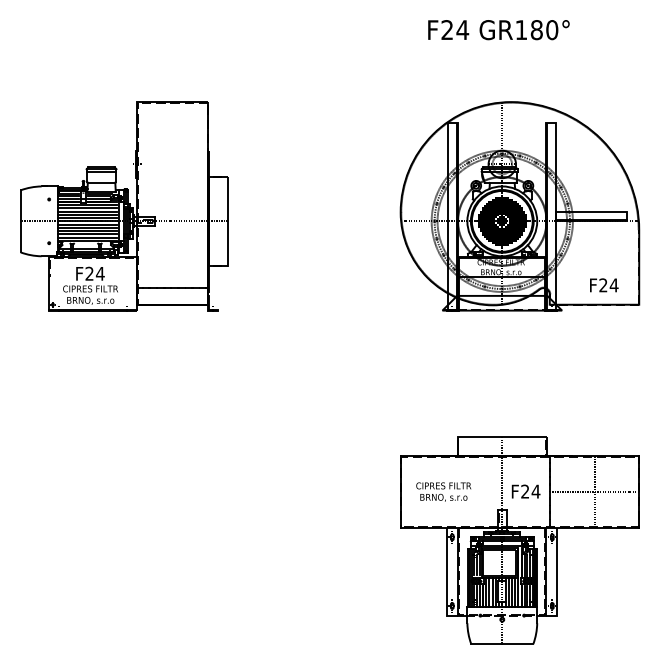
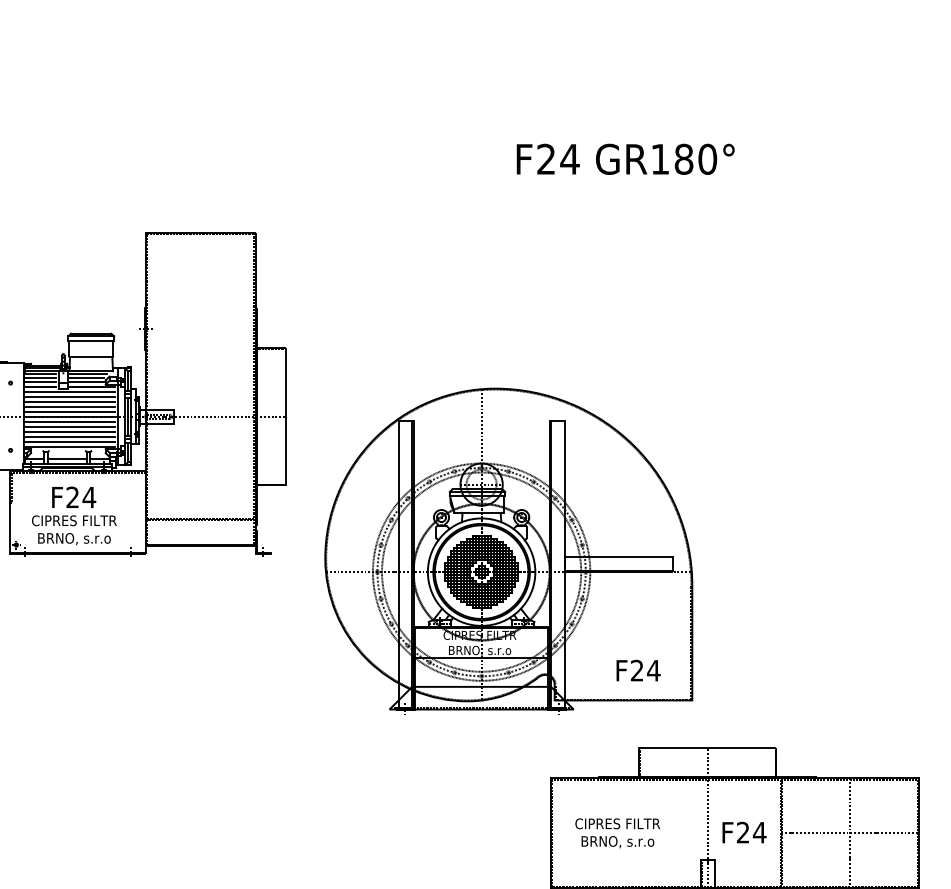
text: (498, 30) -> (625, 159), moved
part: (519, 206) -> (508, 549), moved

